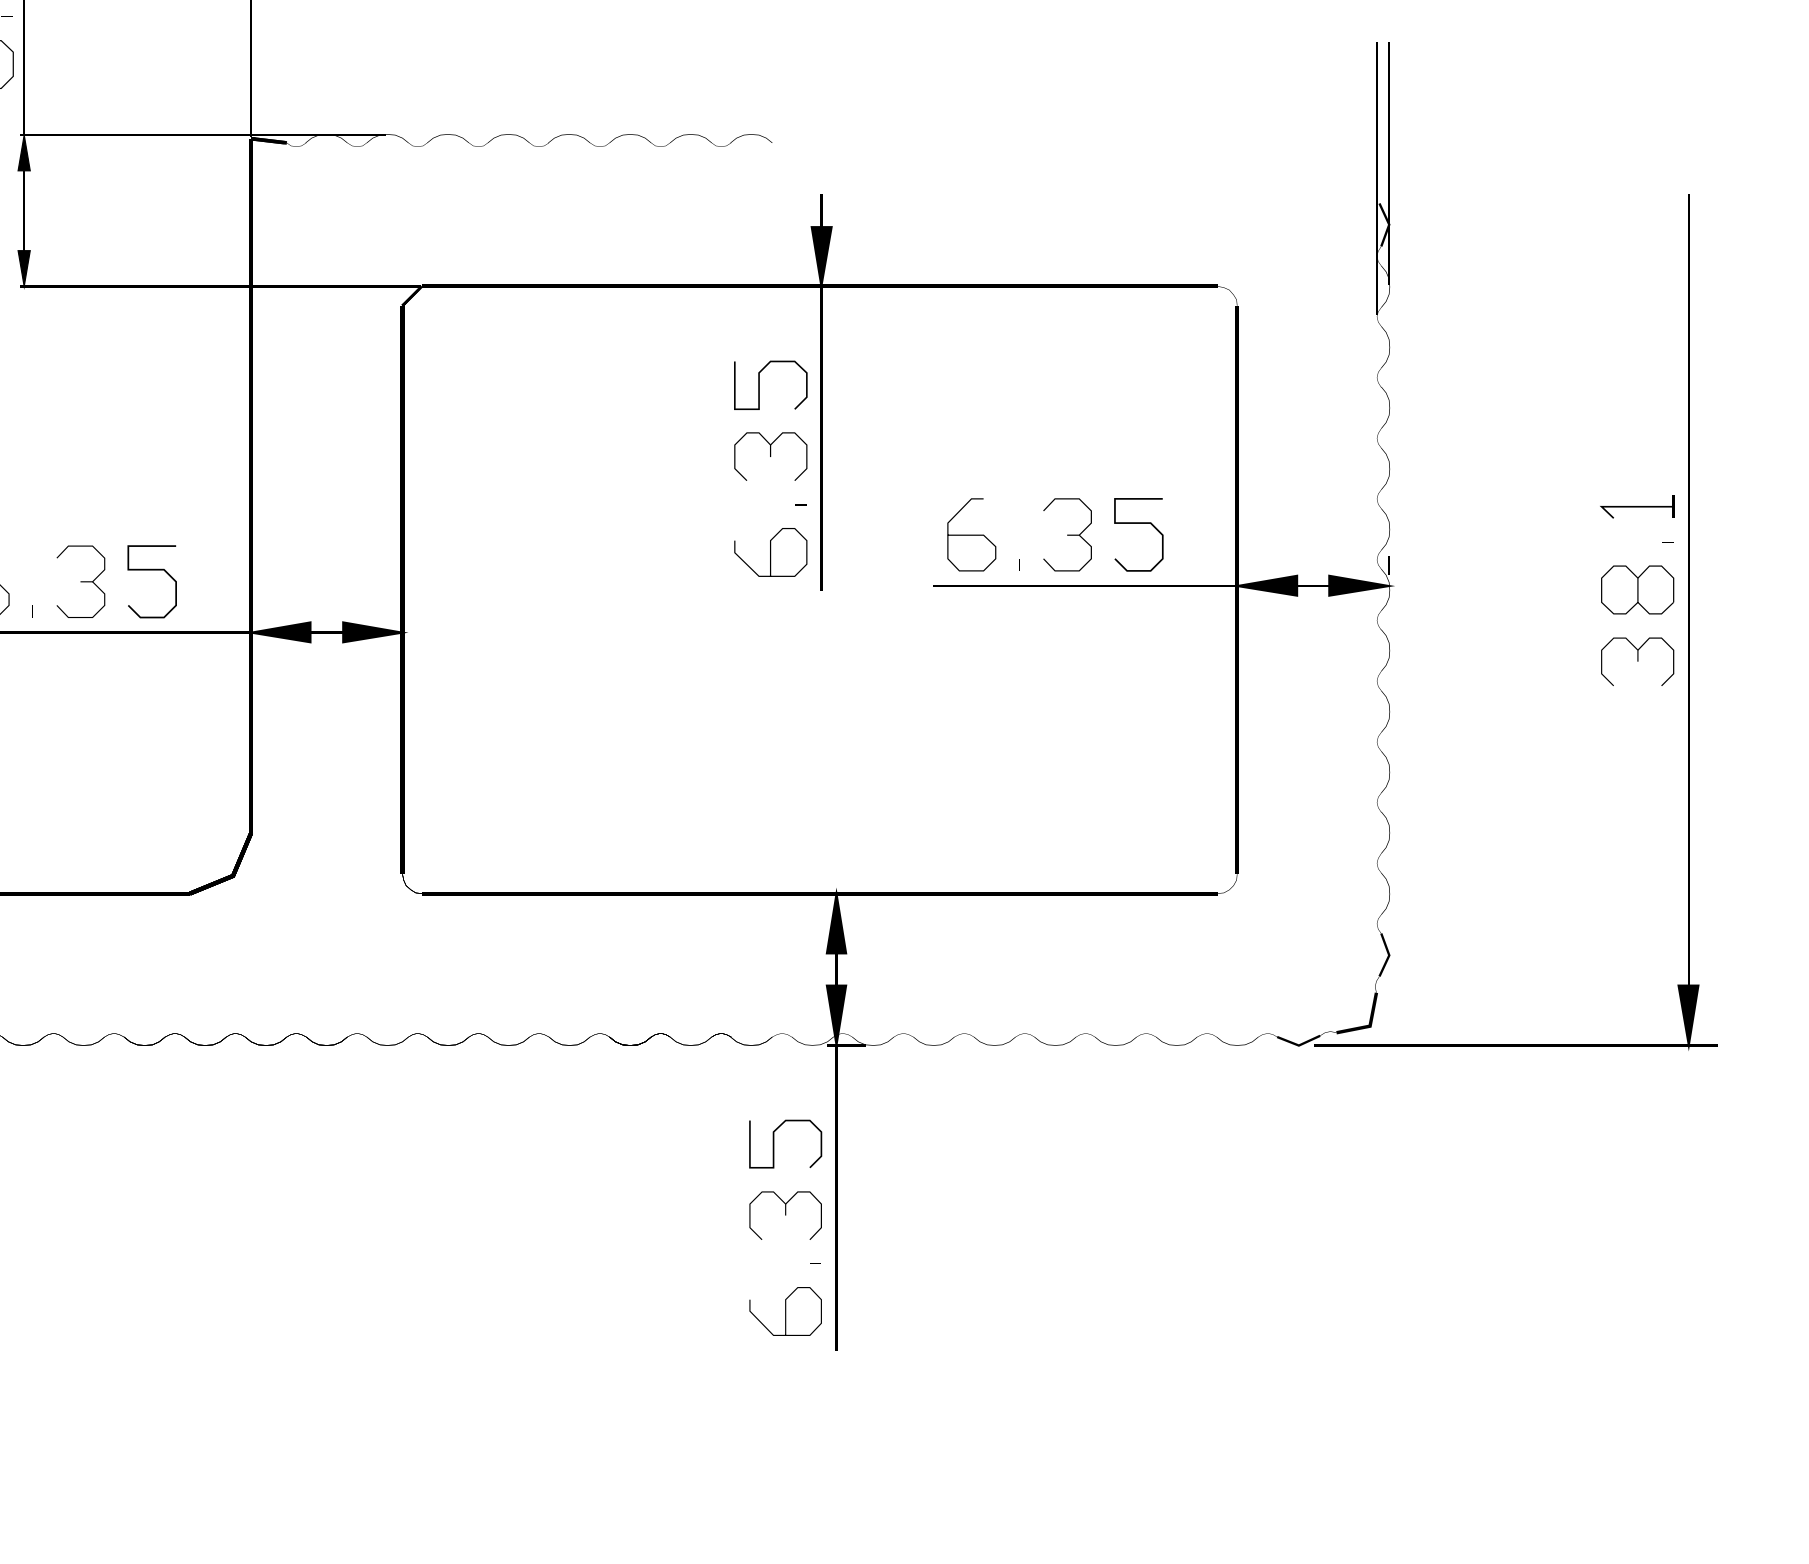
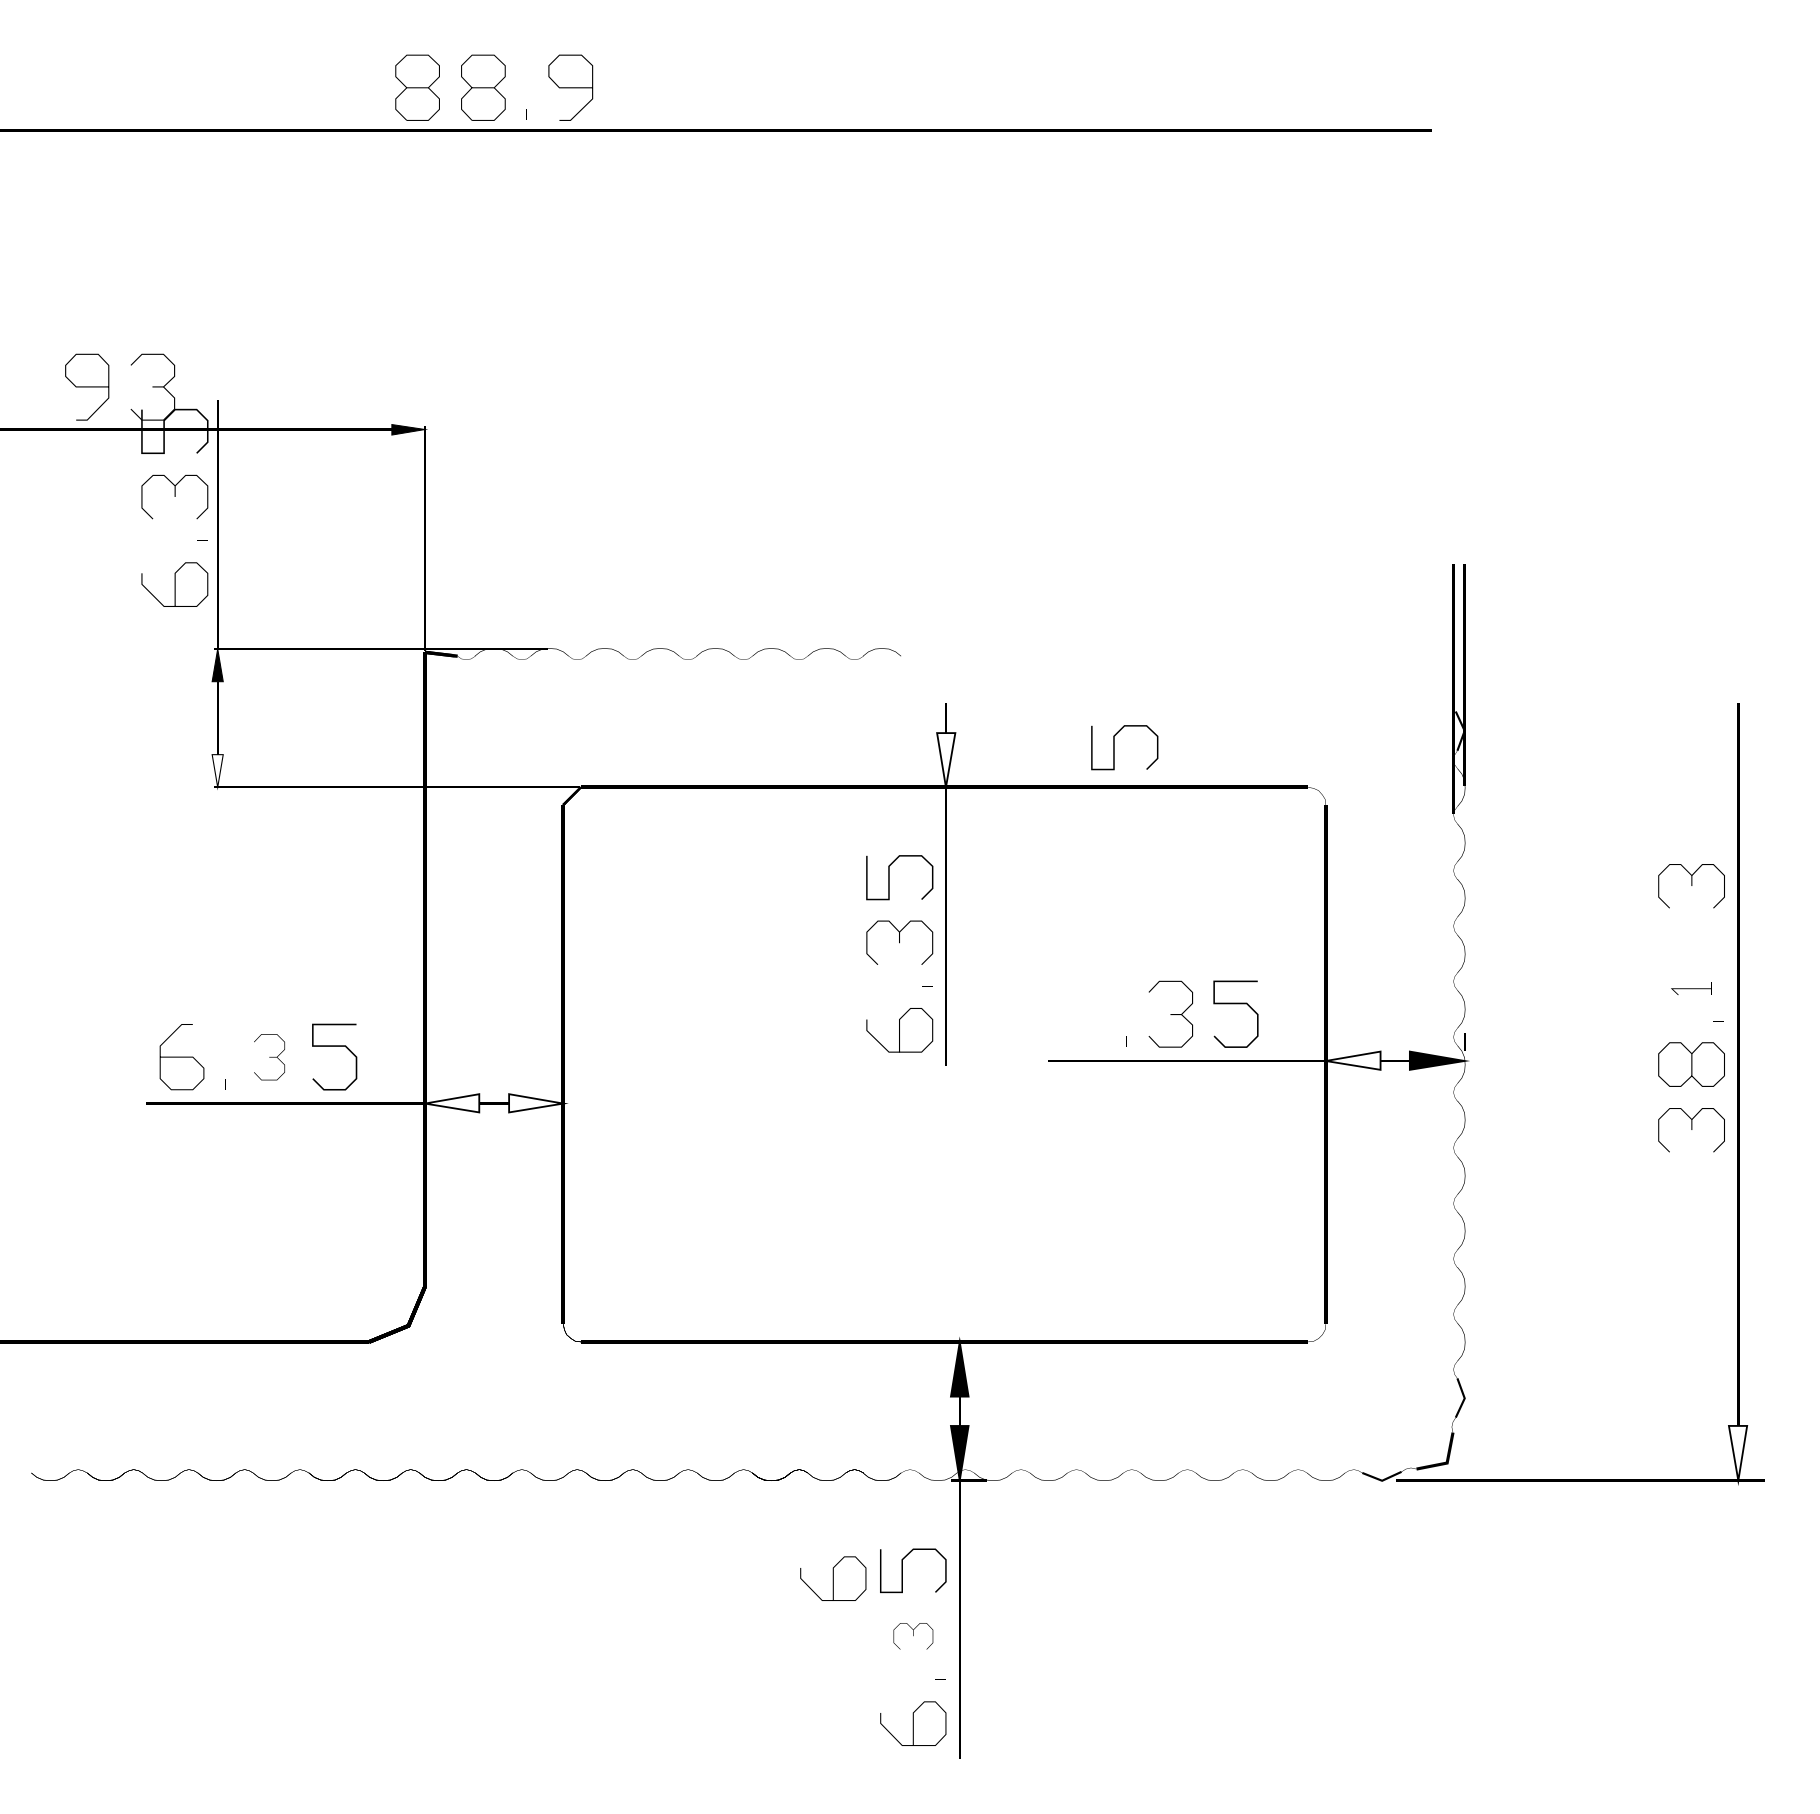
curve: (1005, 242) -> (1114, 747), added
fill: (821, 257) -> (946, 760), removed
fill: (23, 268) -> (217, 770), removed
part: (1637, 395) -> (1691, 886), added
part: (1637, 506) -> (1691, 988), size x0.6
curve: (971, 535) -> (1083, 1014), removed
part: (80, 582) -> (269, 1057), size x0.7
fill: (1266, 585) -> (1352, 1060), removed
fill: (281, 632) -> (452, 1103), removed
fill: (373, 632) -> (536, 1103), removed
fill: (1687, 1014) -> (1737, 1452), removed
curve: (698, 1152) -> (833, 1578), added
part: (785, 1216) -> (913, 1636), size x0.6

